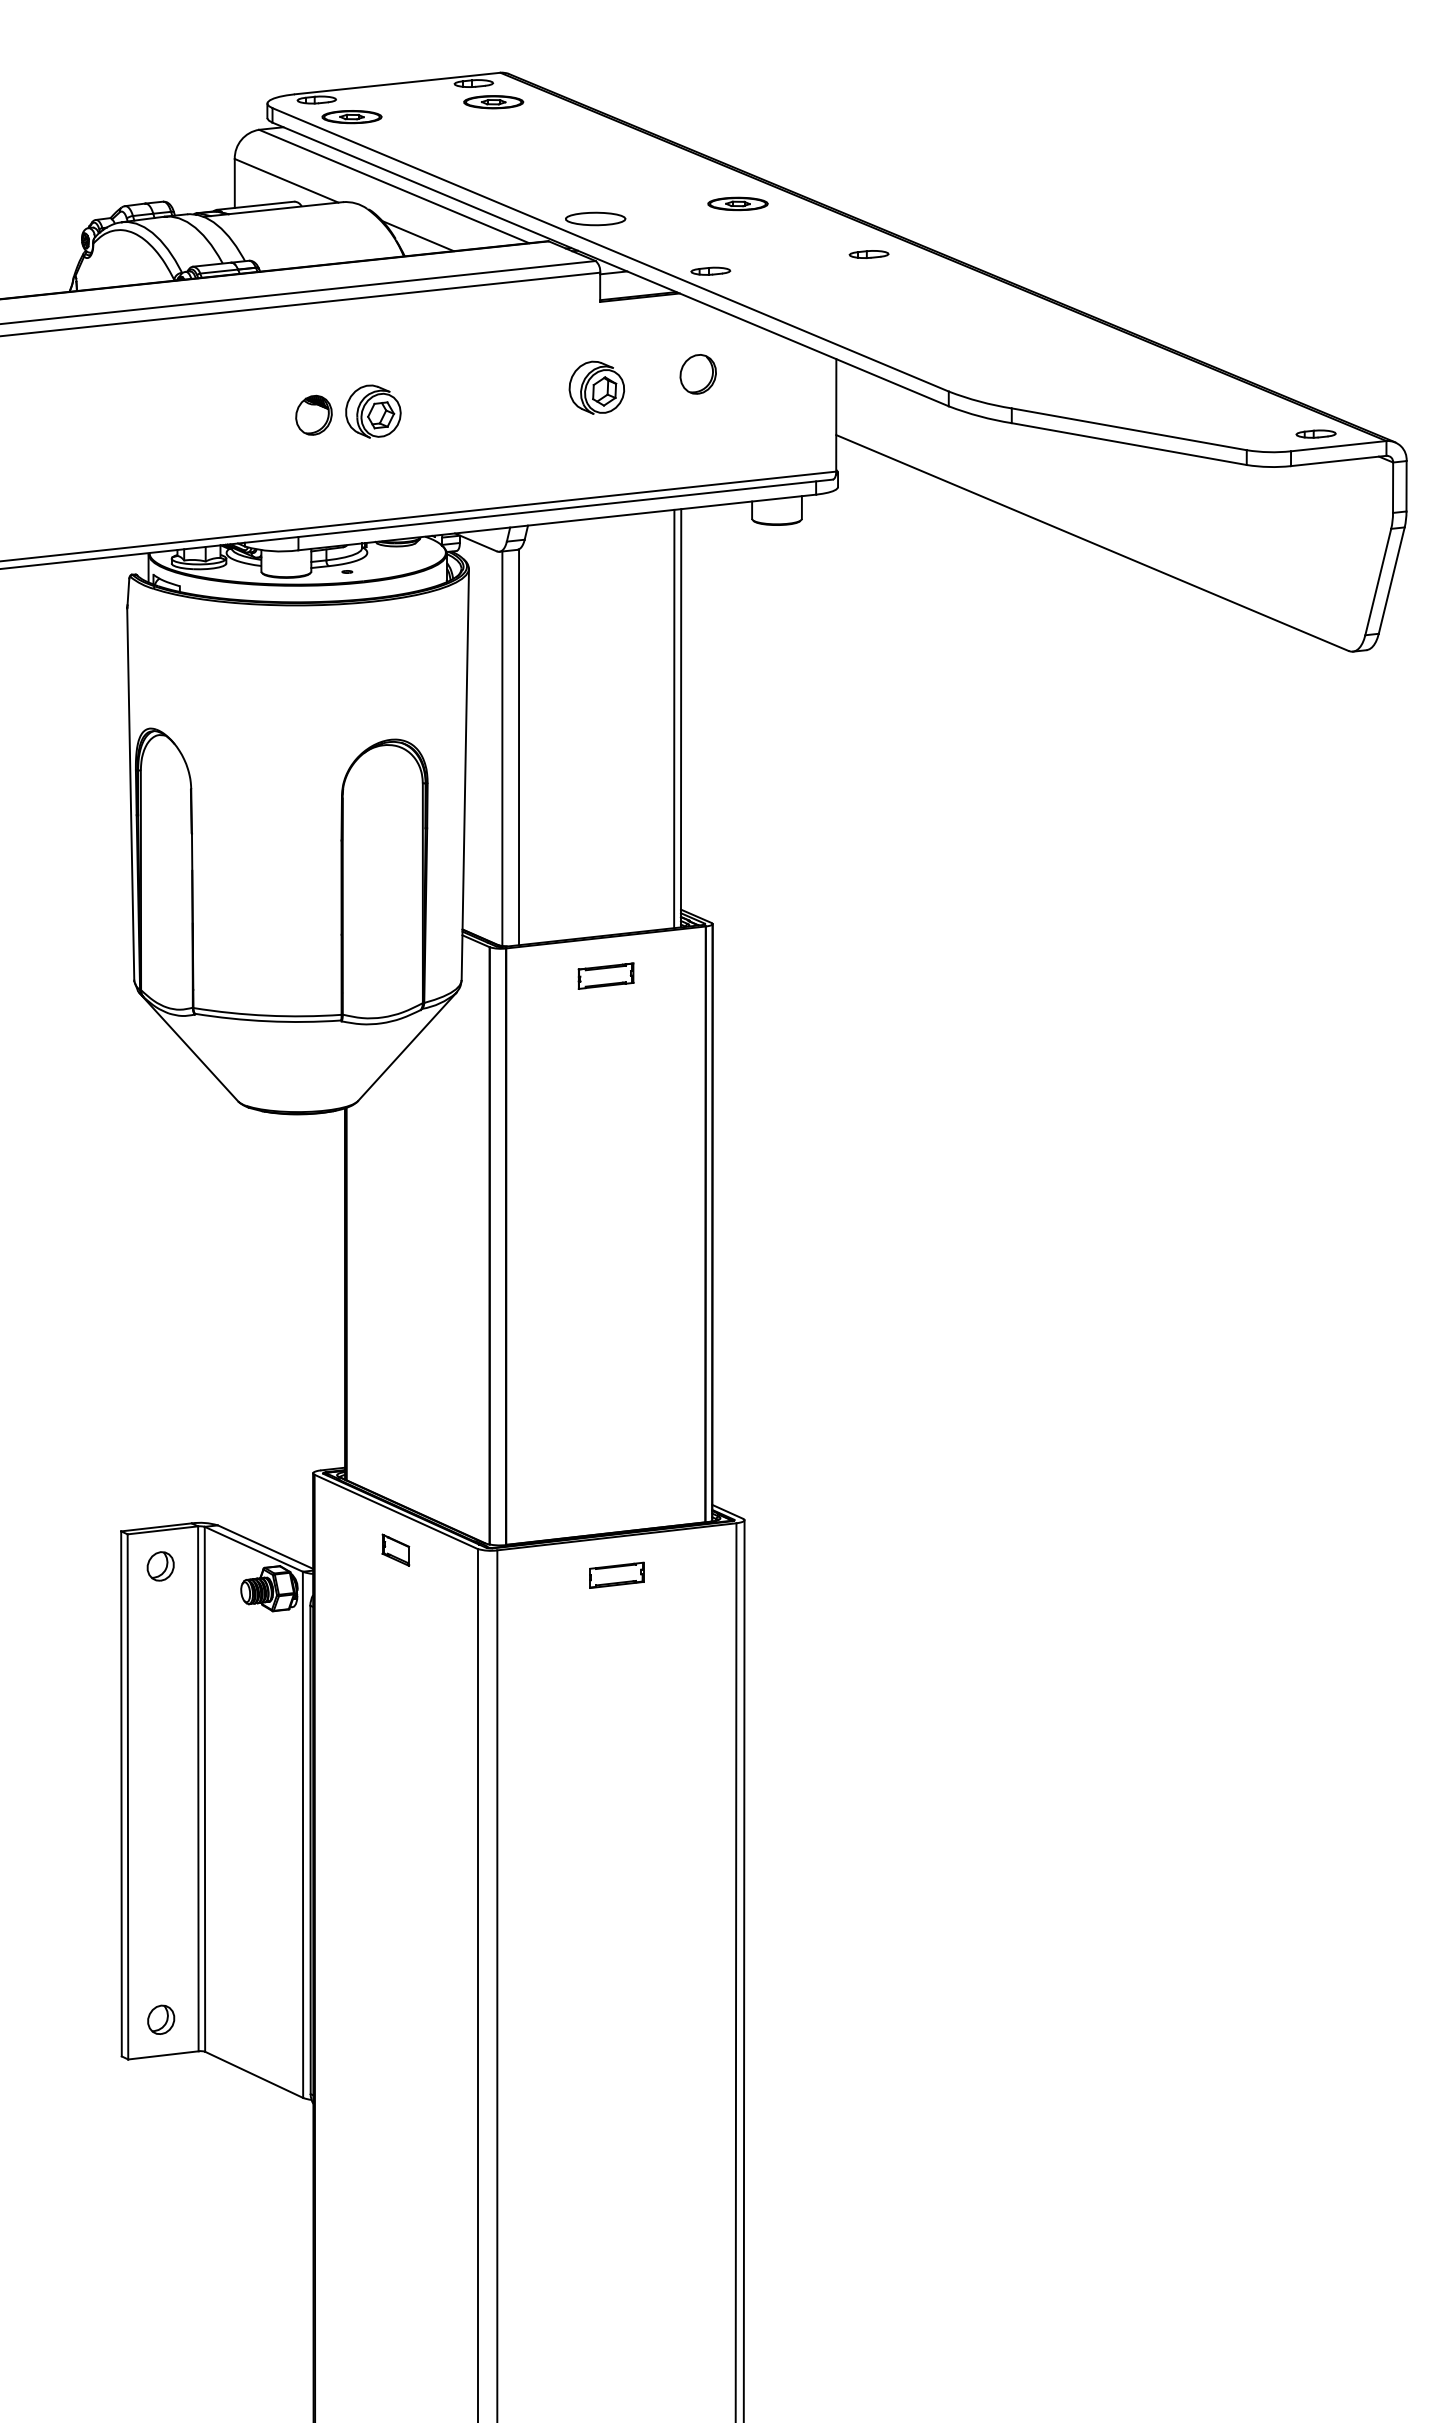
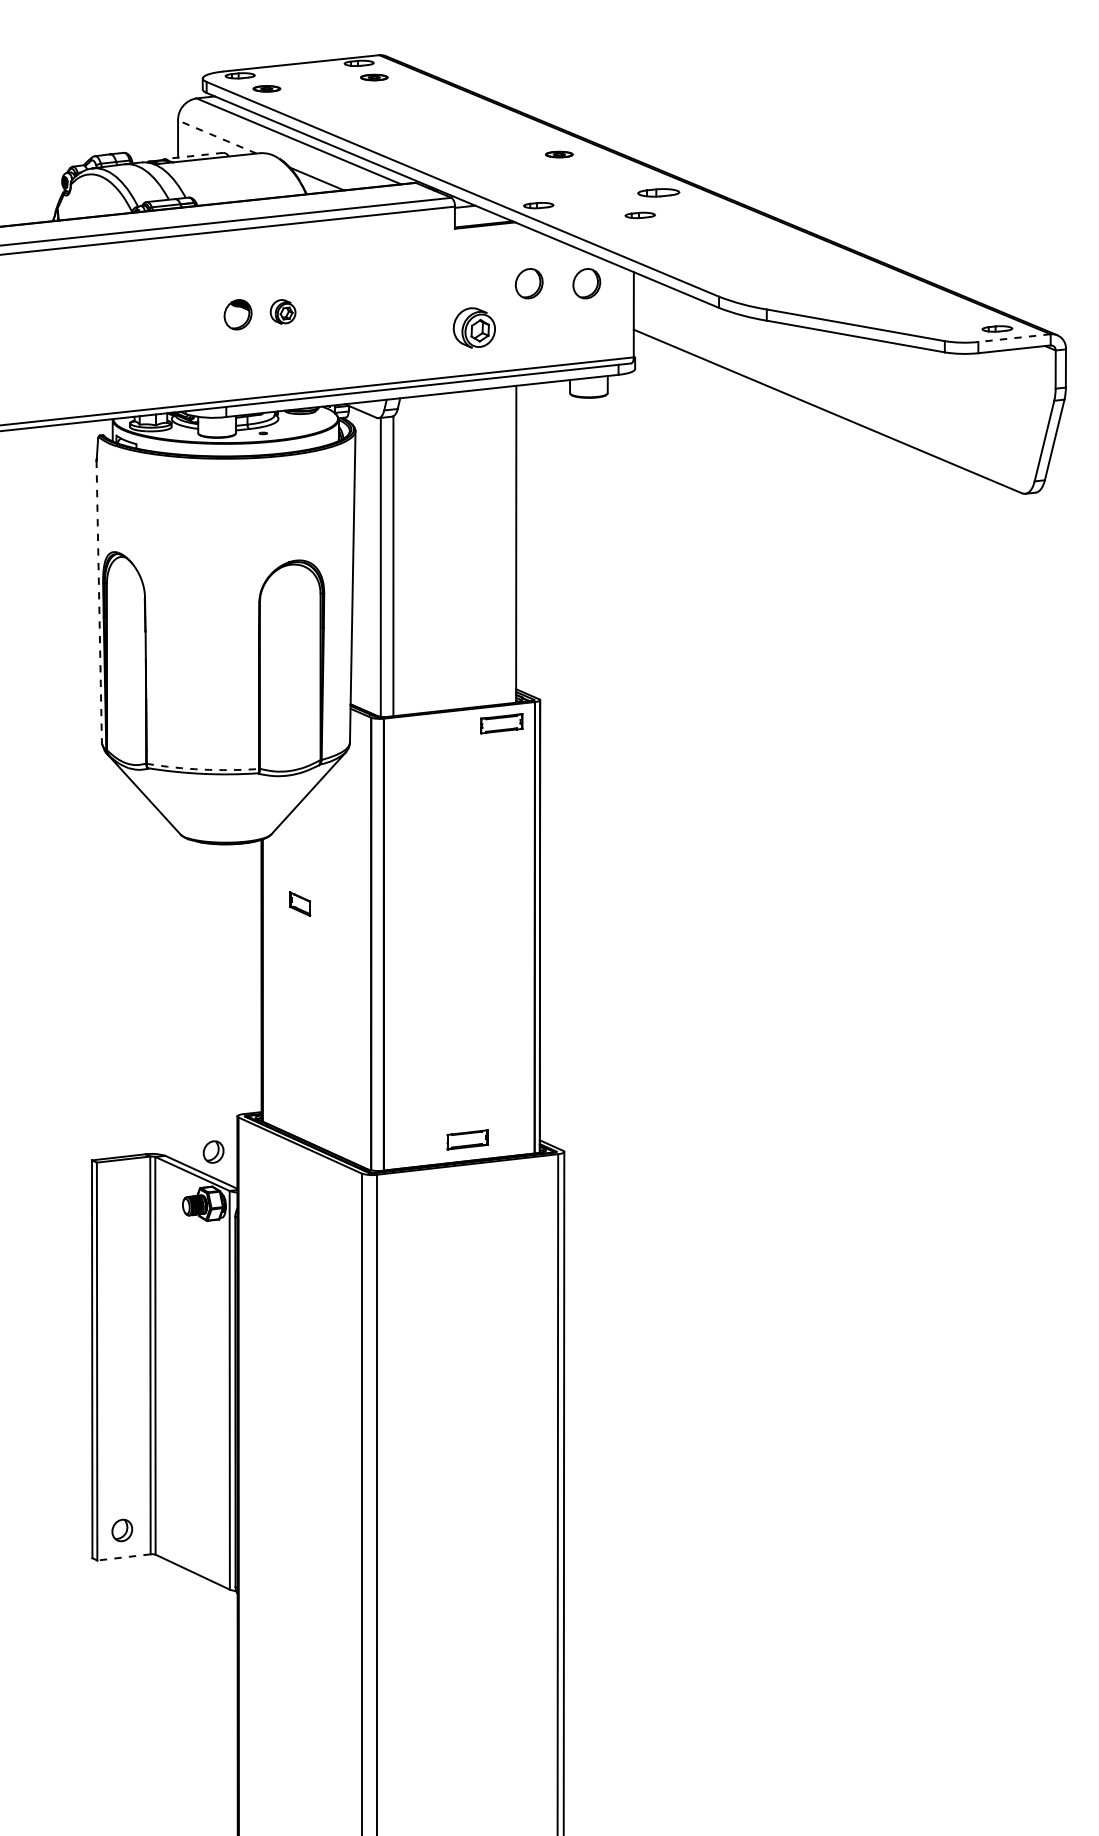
part: (493, 102) -> (374, 77), size x0.6
part: (351, 117) -> (266, 89), size x0.6
line: (286, 180) -> (217, 136), solid -> dashed
part: (737, 203) -> (558, 154), size x0.6
line: (255, 205) -> (193, 155), solid -> dashed
part: (595, 218) -> (451, 165), removed
part: (868, 254) -> (658, 192), size x1.4
part: (844, 283) -> (640, 214), added
part: (773, 374) -> (586, 283), added
part: (596, 387) -> (474, 327), moved
part: (373, 411) -> (283, 311), size x0.6
line: (1338, 446) -> (1014, 338), solid -> dashed
line: (674, 718) -> (511, 544), removed
line: (130, 794) -> (99, 602), solid -> dashed
part: (605, 975) -> (501, 723), moved
arc: (267, 1015) -> (202, 769), solid -> dashed
part: (395, 1549) -> (299, 903), moved
part: (160, 1566) -> (213, 1152), moved
part: (616, 1574) -> (467, 1139), moved
line: (162, 2055) -> (123, 1557), solid -> dashed

